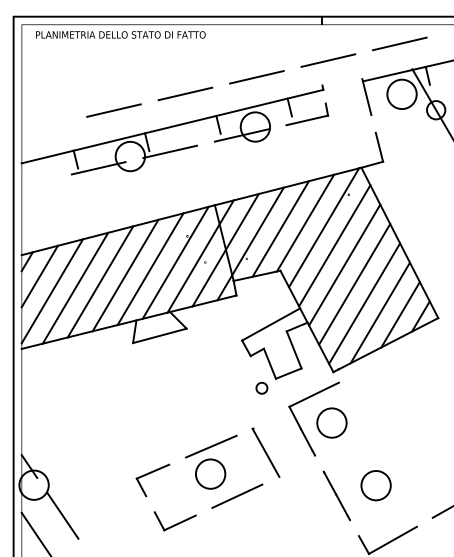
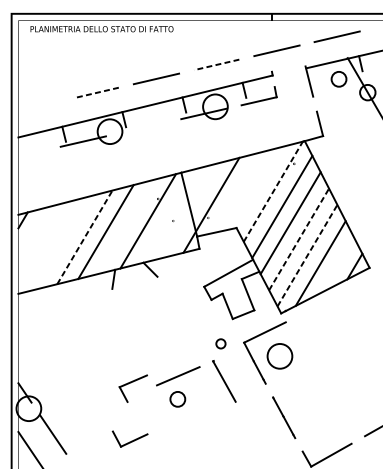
line: (256, 77) -> (216, 65), solid -> dashed
circle: (401, 94) -> (338, 79), size x0.6
line: (114, 110) -> (96, 92), solid -> dashed
line: (170, 151) -> (143, 127), removed
line: (305, 222) -> (257, 187), removed
line: (324, 227) -> (273, 191), solid -> dashed
line: (280, 228) -> (236, 192), removed
line: (225, 250) -> (190, 210), removed
line: (200, 256) -> (169, 215), removed
line: (150, 269) -> (127, 226), removed
line: (39, 276) -> (33, 232), removed
line: (100, 281) -> (84, 237), solid -> dashed
line: (354, 283) -> (298, 238), solid -> dashed
line: (75, 287) -> (63, 242), removed
line: (52, 291) -> (44, 245), removed
line: (364, 303) -> (307, 255), solid -> dashed
line: (400, 314) -> (337, 264), removed
line: (159, 335) -> (134, 282), removed
circle: (261, 387) -> (220, 343), moved
circle: (210, 473) -> (177, 398), size x0.6
part: (149, 474) -> (130, 383), moved
circle: (375, 485) -> (316, 408), removed
line: (237, 495) -> (200, 417), removed
part: (174, 521) -> (129, 439), moved

